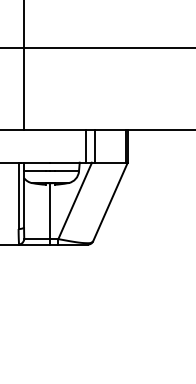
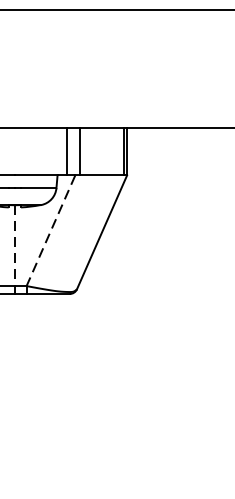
line: (75, 200) -> (51, 230), solid -> dashed
line: (50, 211) -> (15, 246), solid -> dashed

